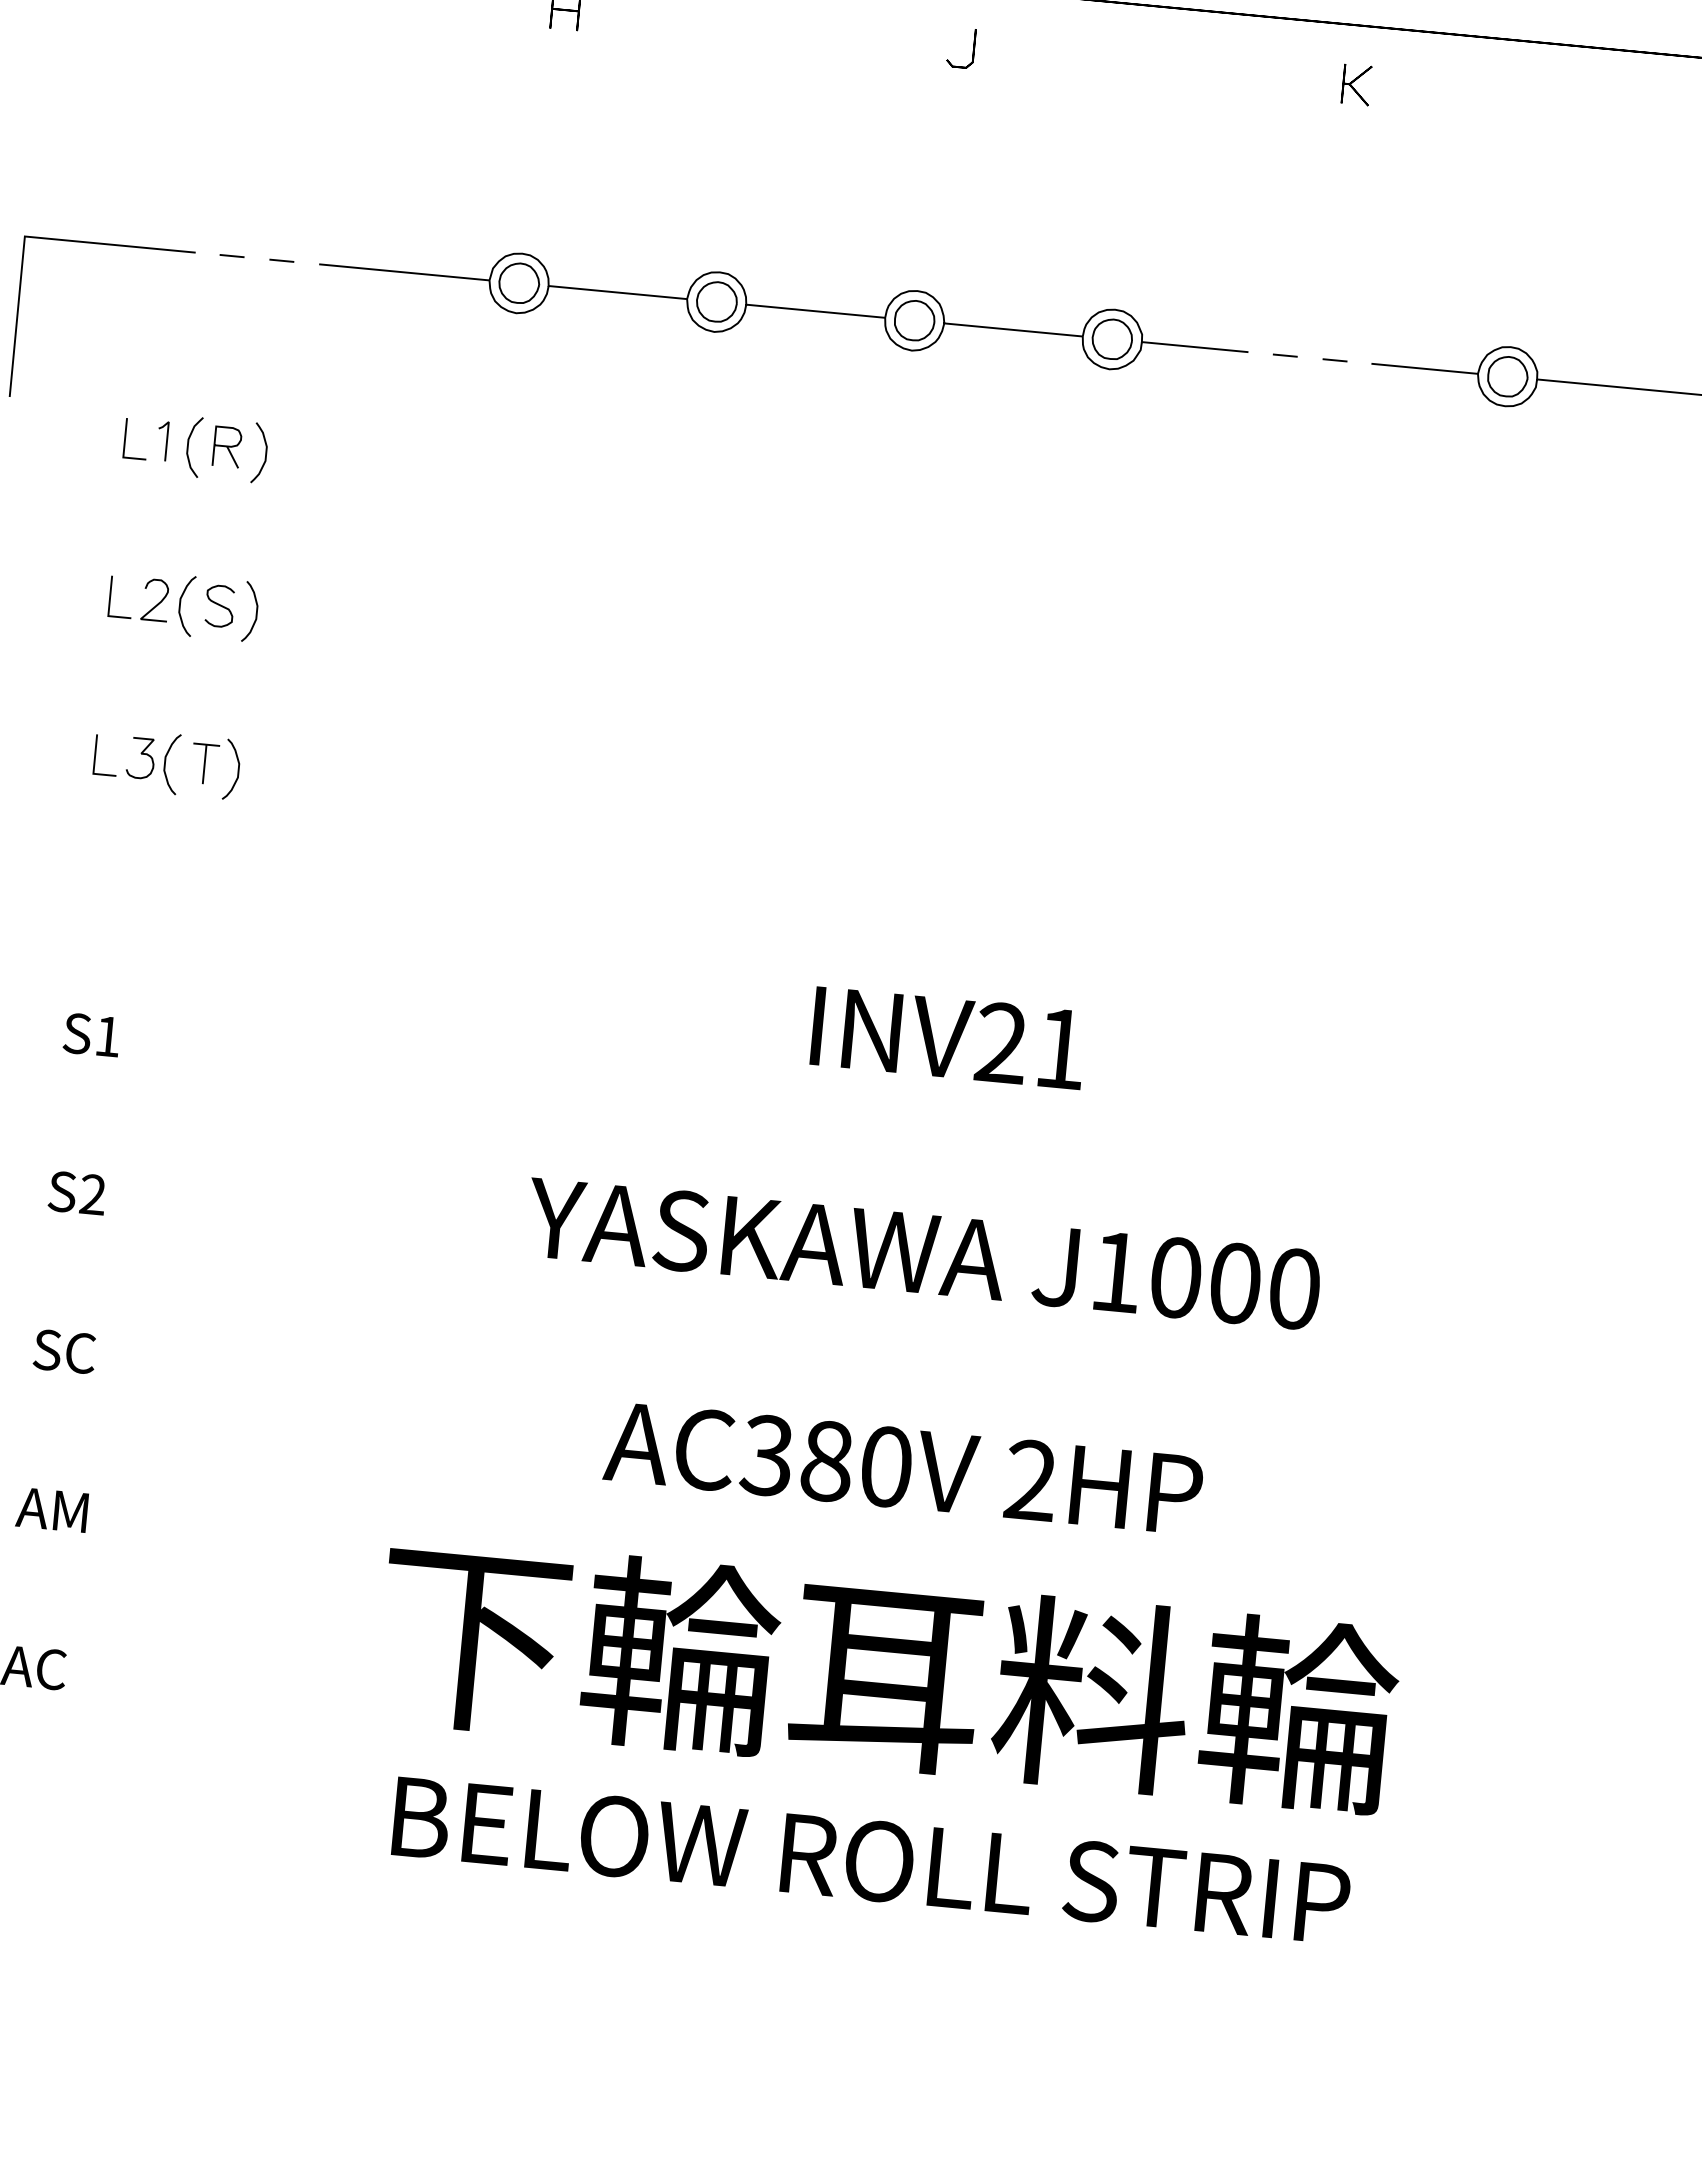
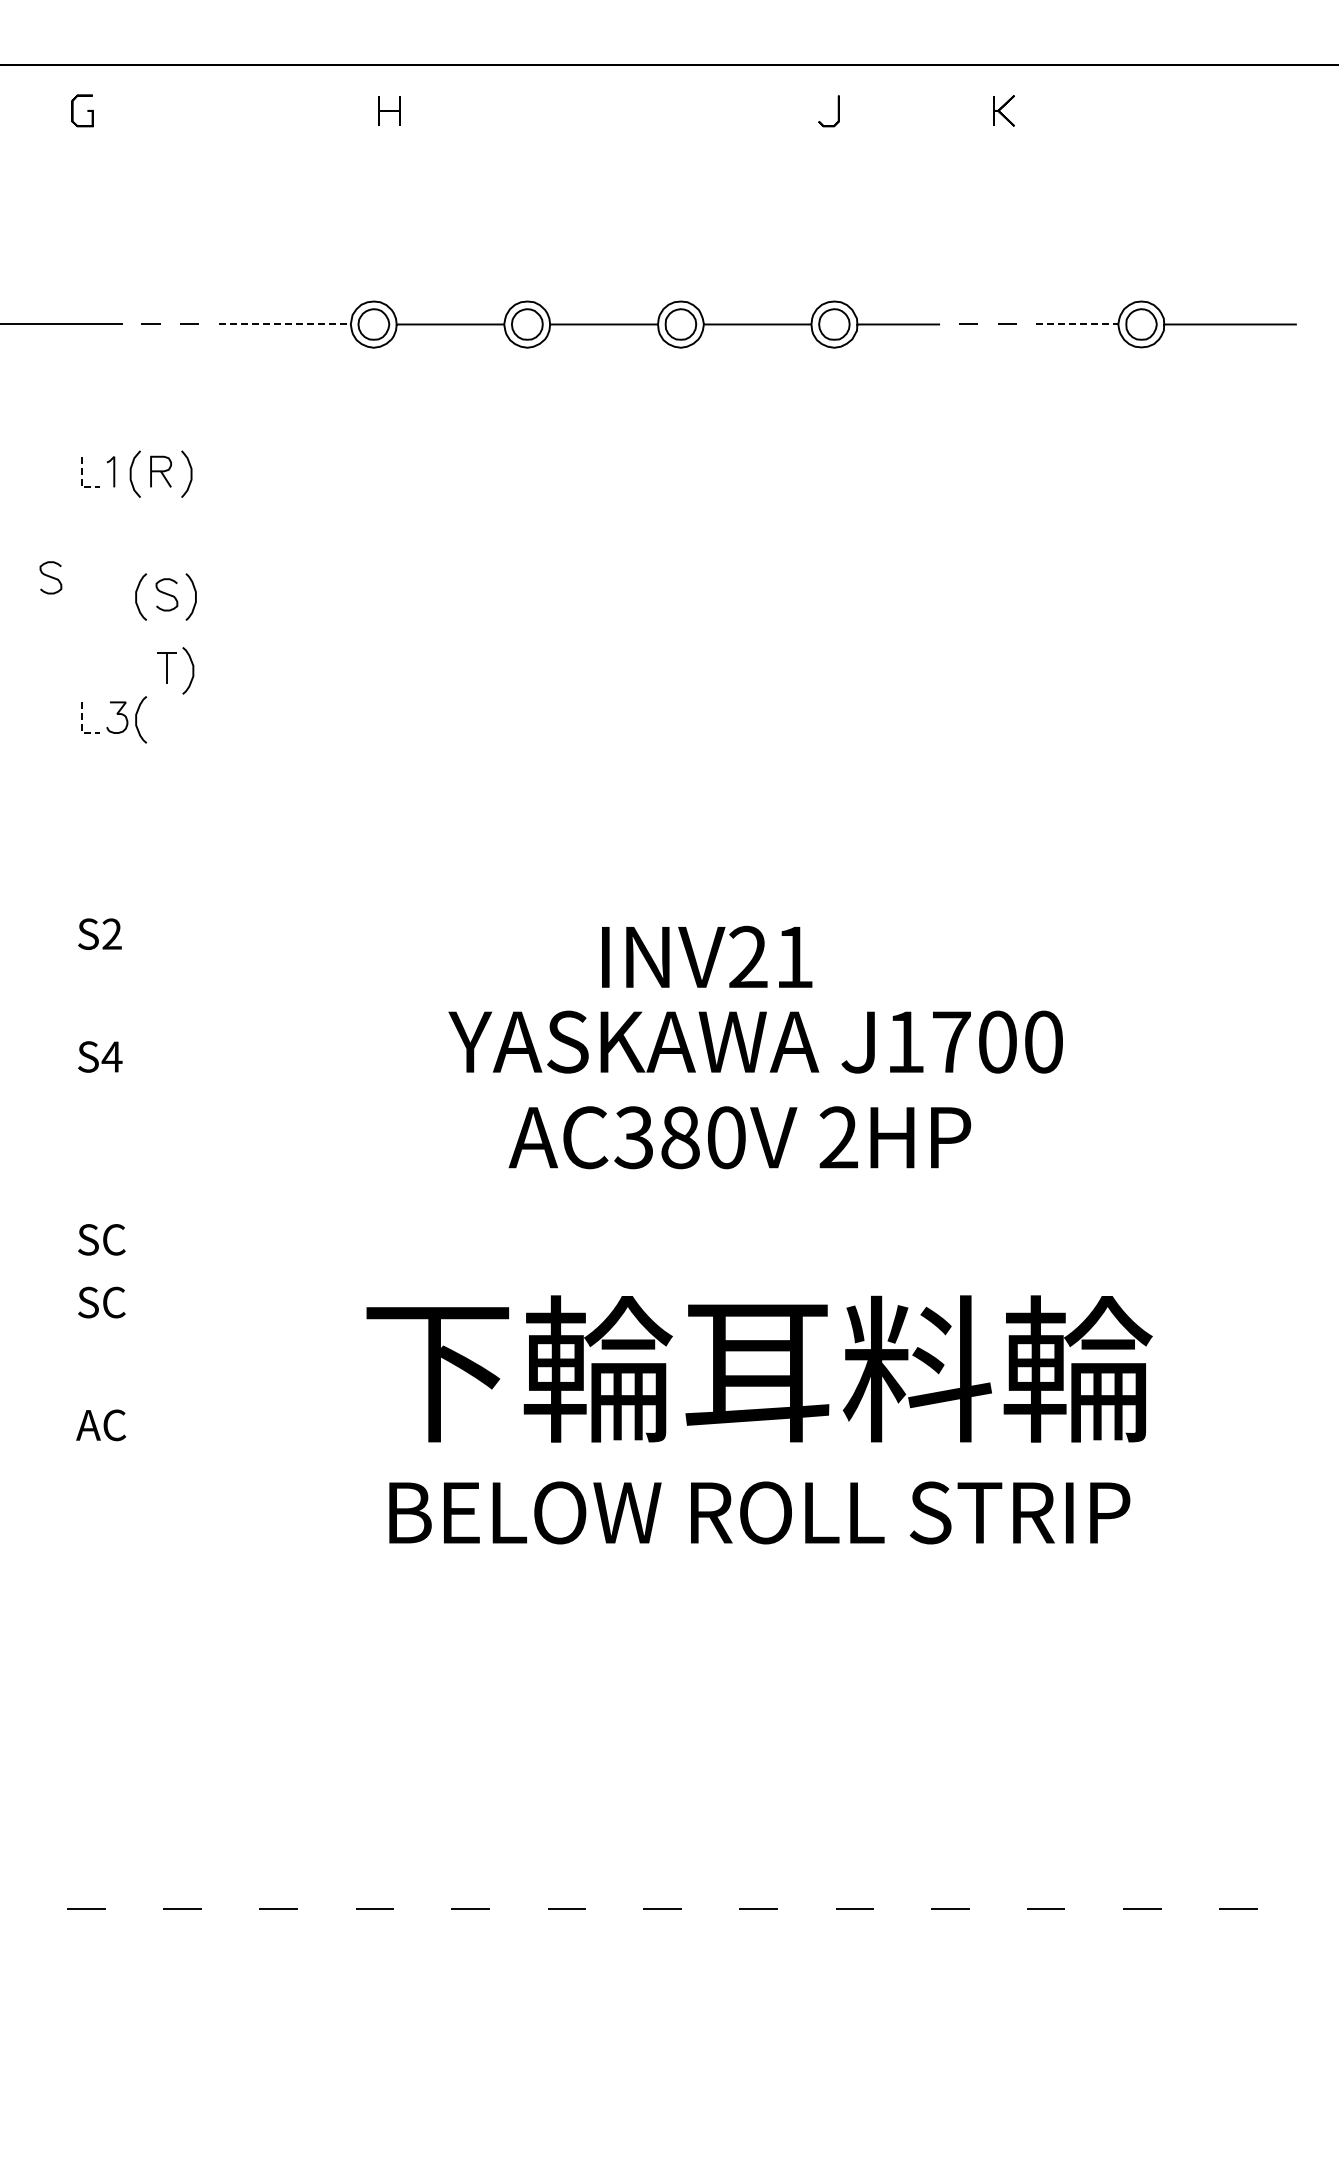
part: (972, 49) -> (837, 111), moved
line: (405, 272) -> (285, 324), solid -> dashed
line: (1425, 368) -> (1077, 324), solid -> dashed
line: (123, 449) -> (81, 481), solid -> dashed
curve: (71, 569) -> (50, 577), added
part: (144, 588) -> (107, 586), removed
line: (93, 766) -> (81, 727), solid -> dashed
part: (205, 766) -> (167, 670), moved
text: (107, 1035) -> (111, 933), S1 -> S2
text: (949, 1037) -> (707, 956), moved
text: (92, 1194) -> (111, 1056), S2 -> S4
text: (1175, 1276) -> (951, 1041), J1000 -> J1700
text: (64, 1351) -> (101, 1239), moved
text: (903, 1468) -> (739, 1137), moved
text: (51, 1509) -> (103, 1302), AM -> SC

